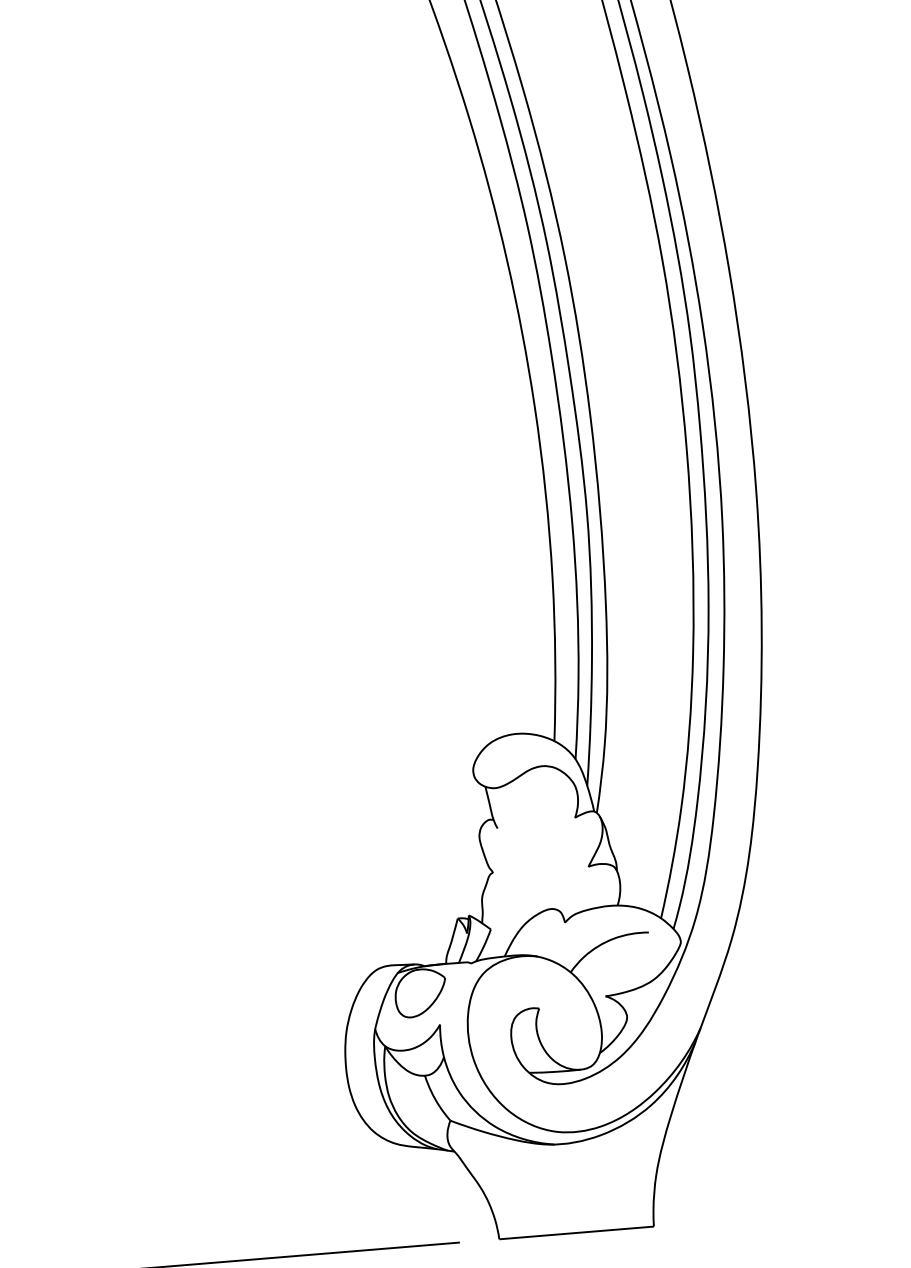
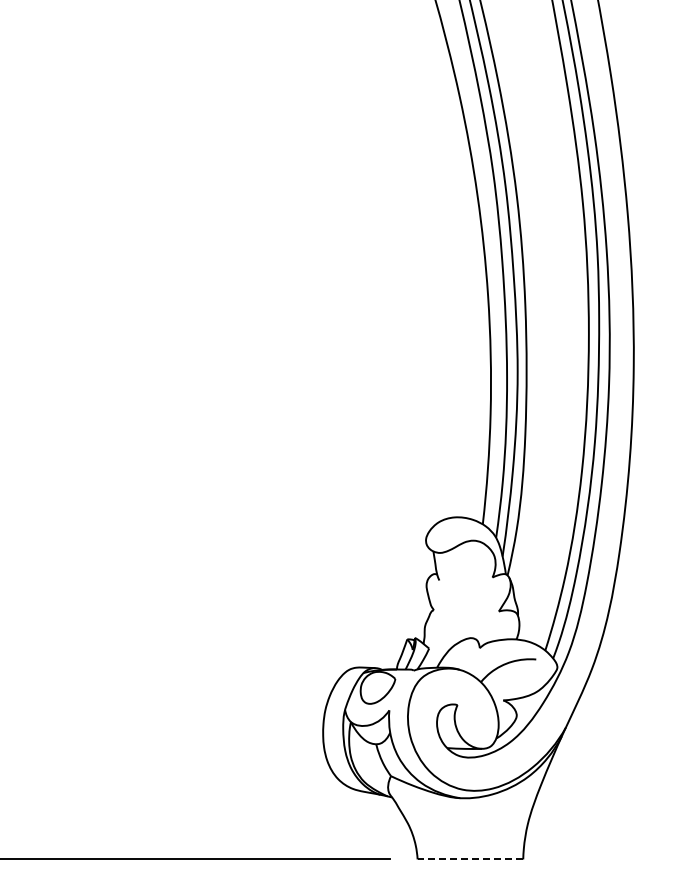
line: (576, 1233) -> (470, 859), solid -> dashed

